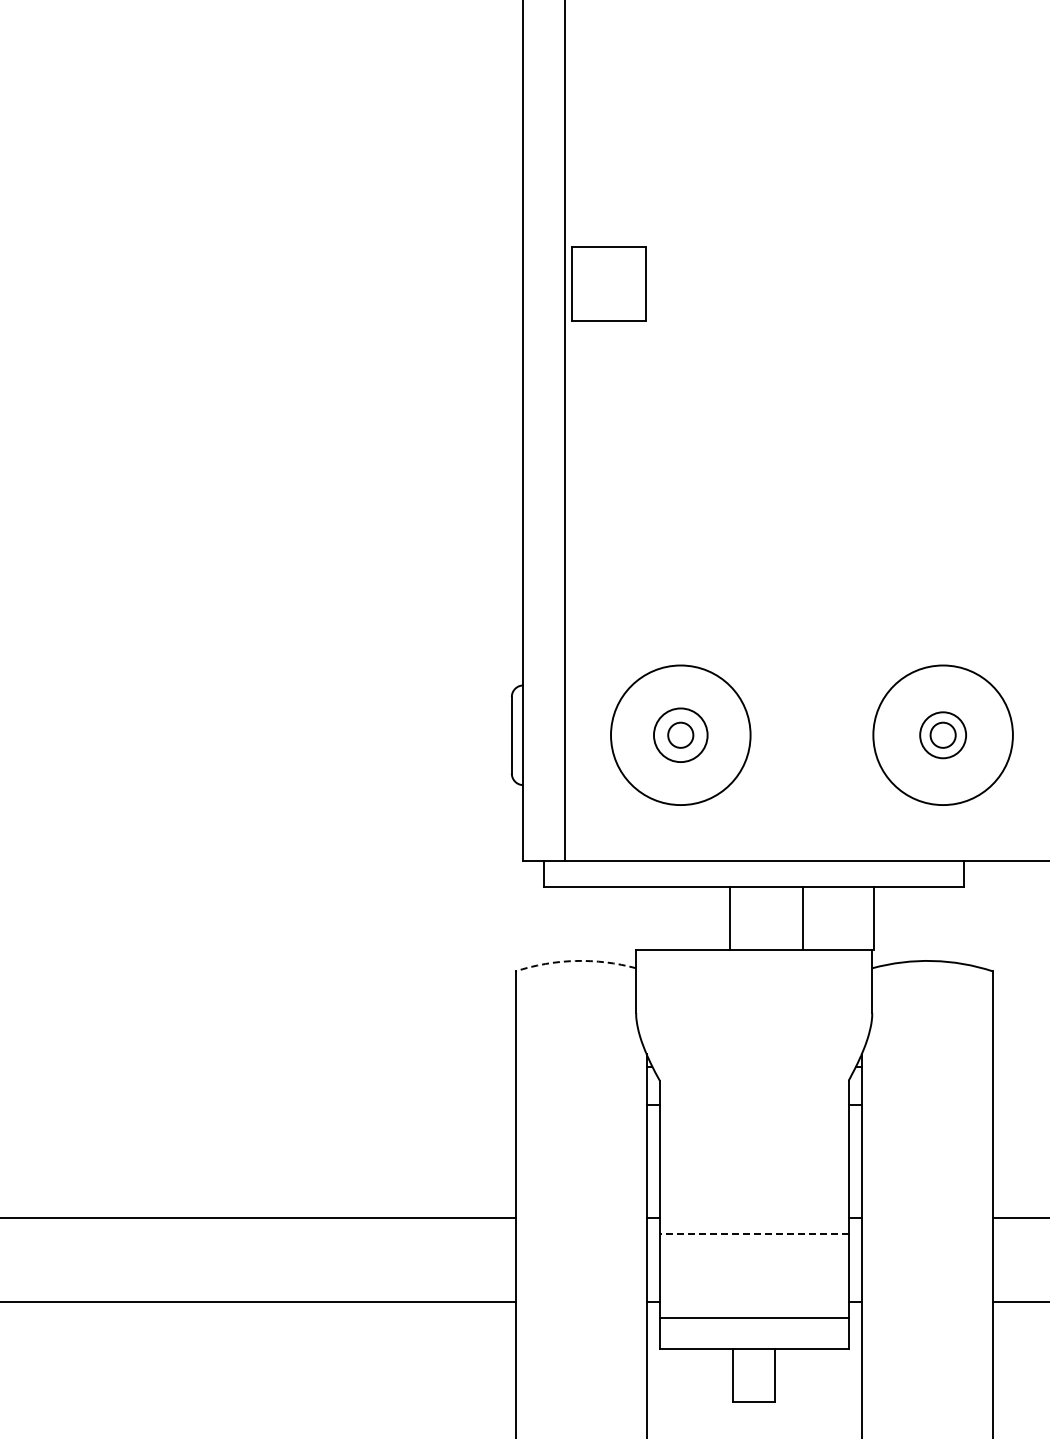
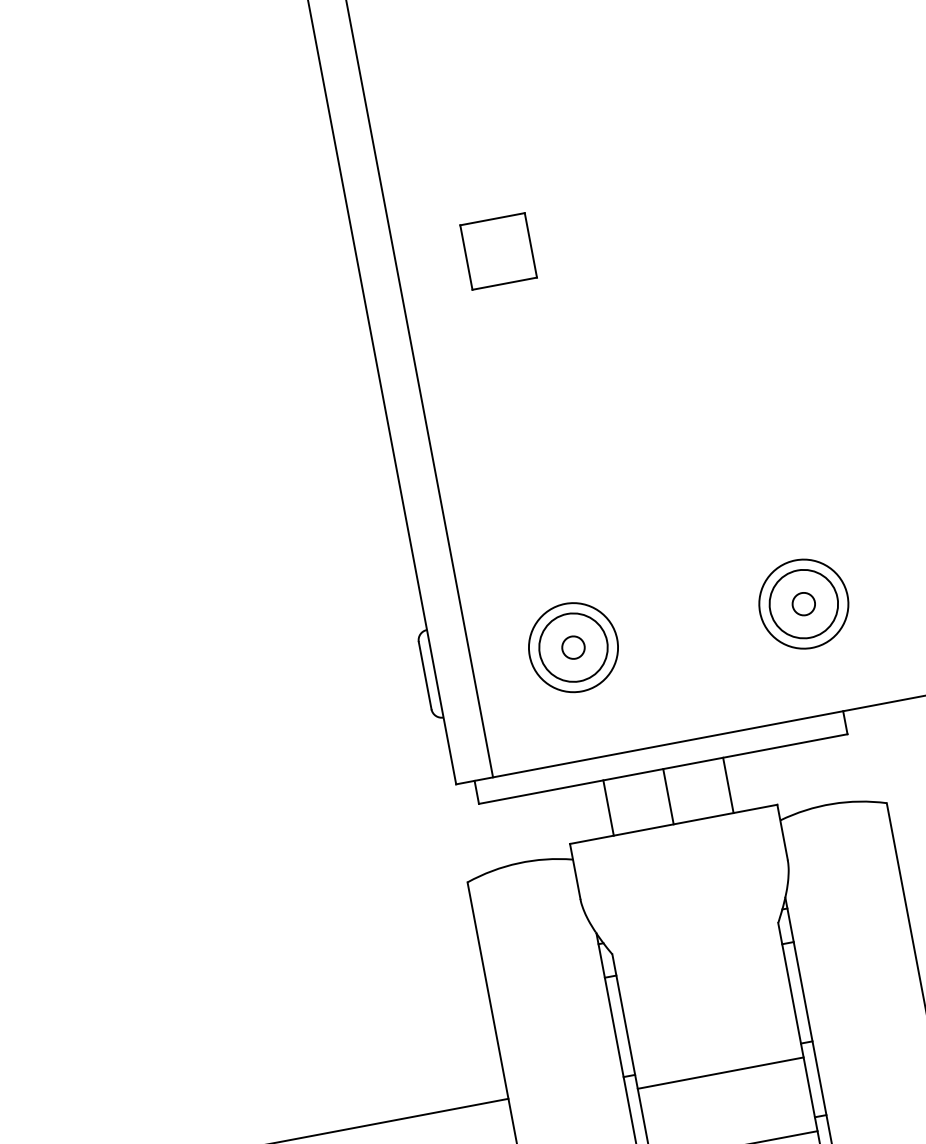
part: (608, 283) -> (498, 251), moved
circle: (680, 734) -> (573, 647), size x1.43
circle: (942, 734) -> (803, 603), size x1.67
circle: (680, 735) -> (573, 647), size x0.71
circle: (943, 735) -> (804, 604), size x0.71
line: (730, 918) -> (608, 807), moved
line: (803, 918) -> (668, 796), moved
line: (874, 918) -> (728, 785), moved
arc: (575, 961) -> (518, 863), dashed -> solid
line: (753, 1233) -> (719, 1073), dashed -> solid

